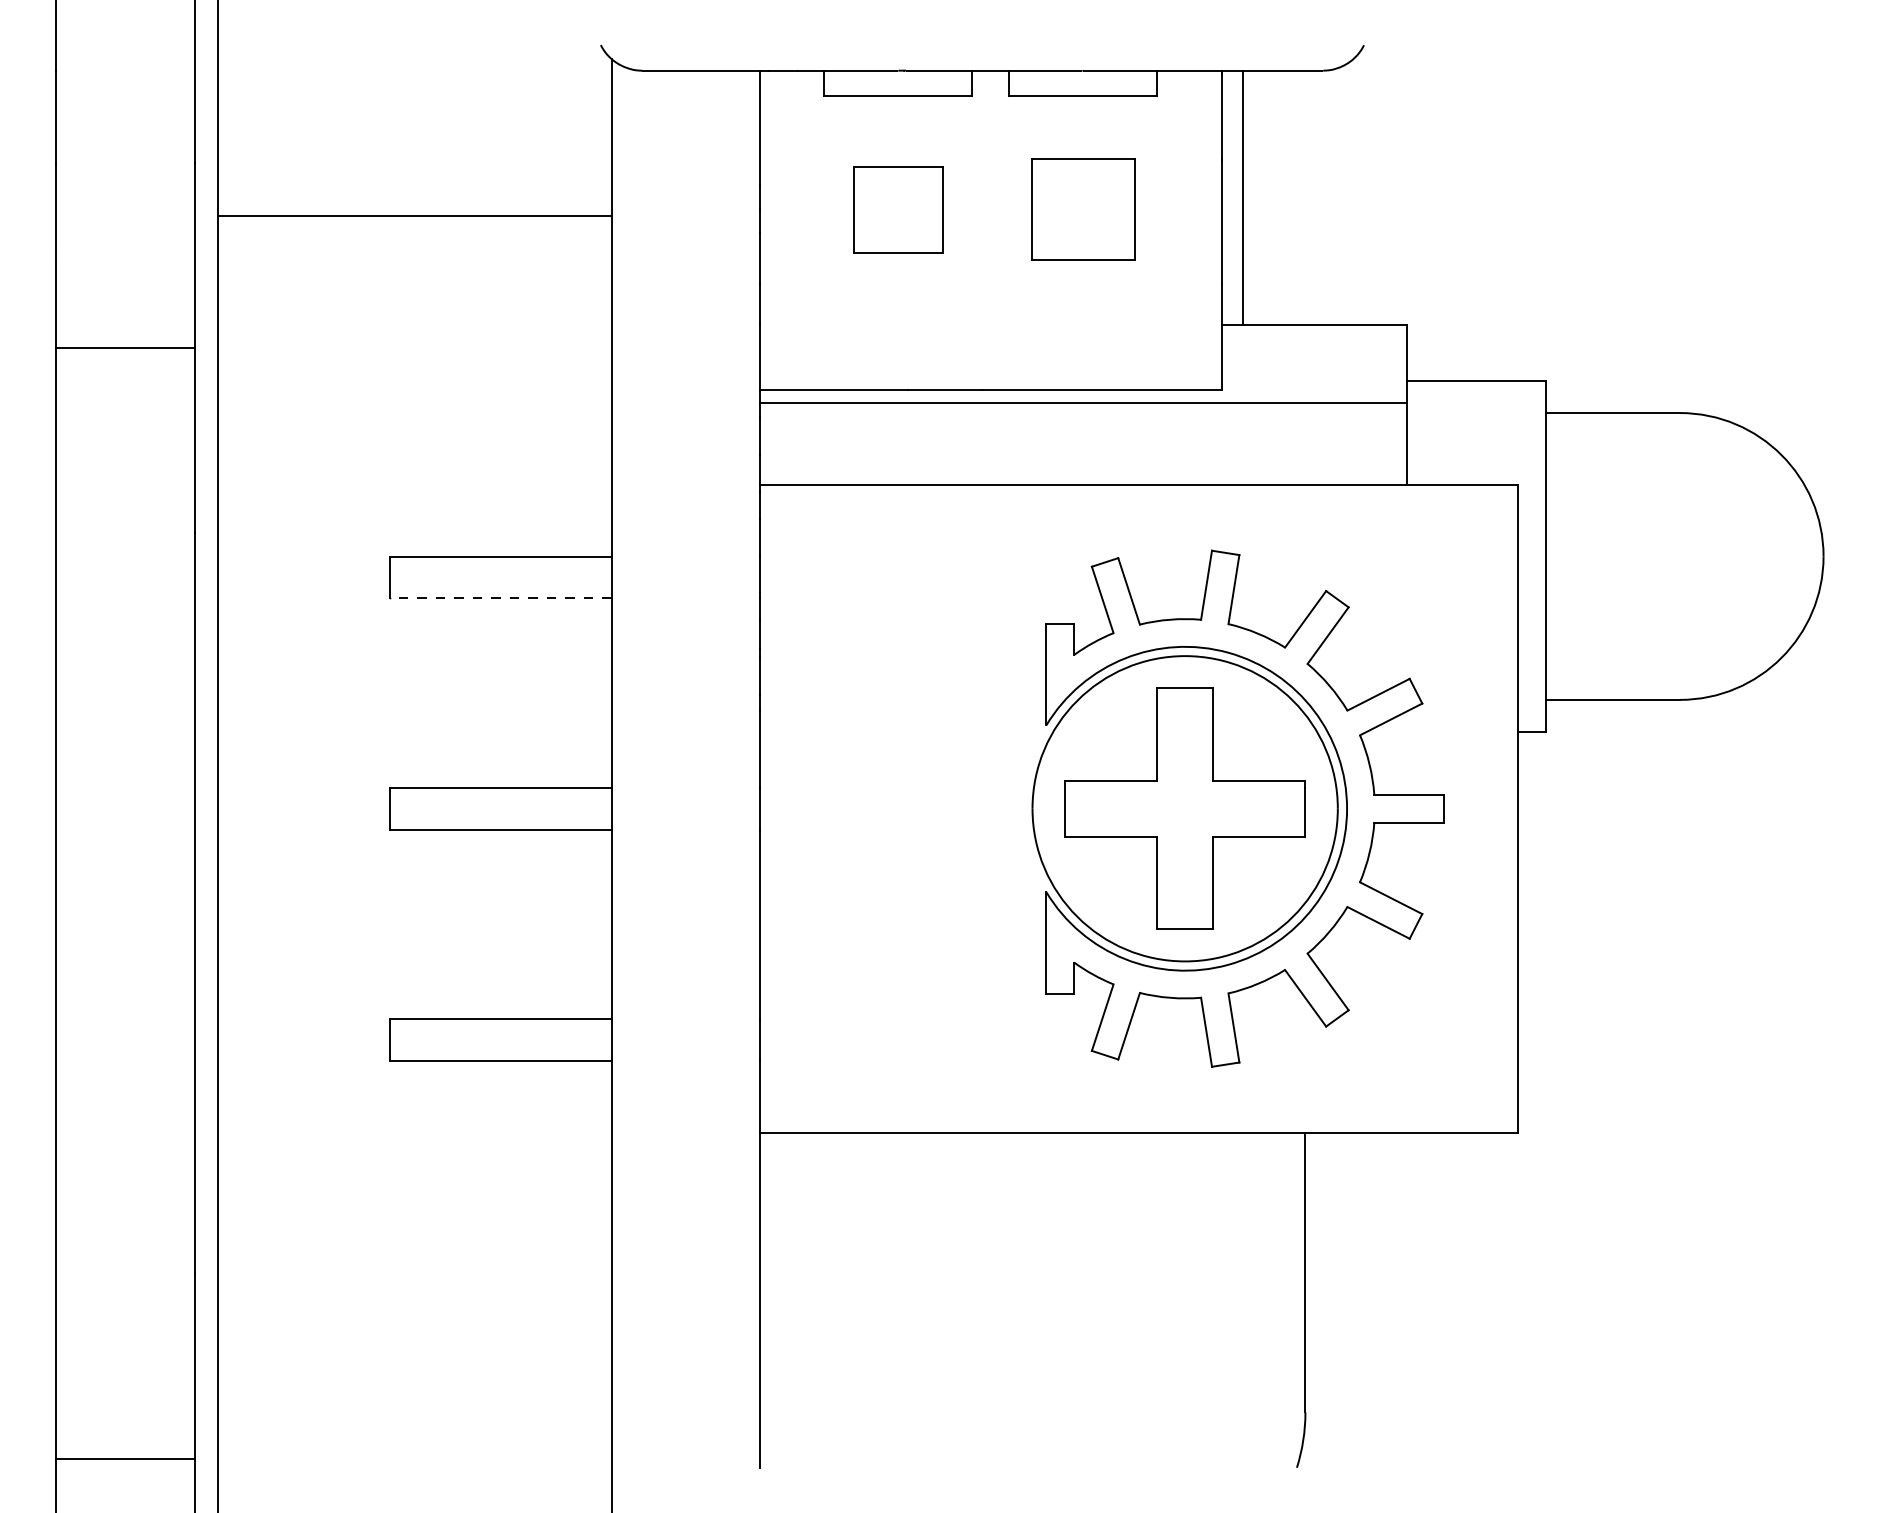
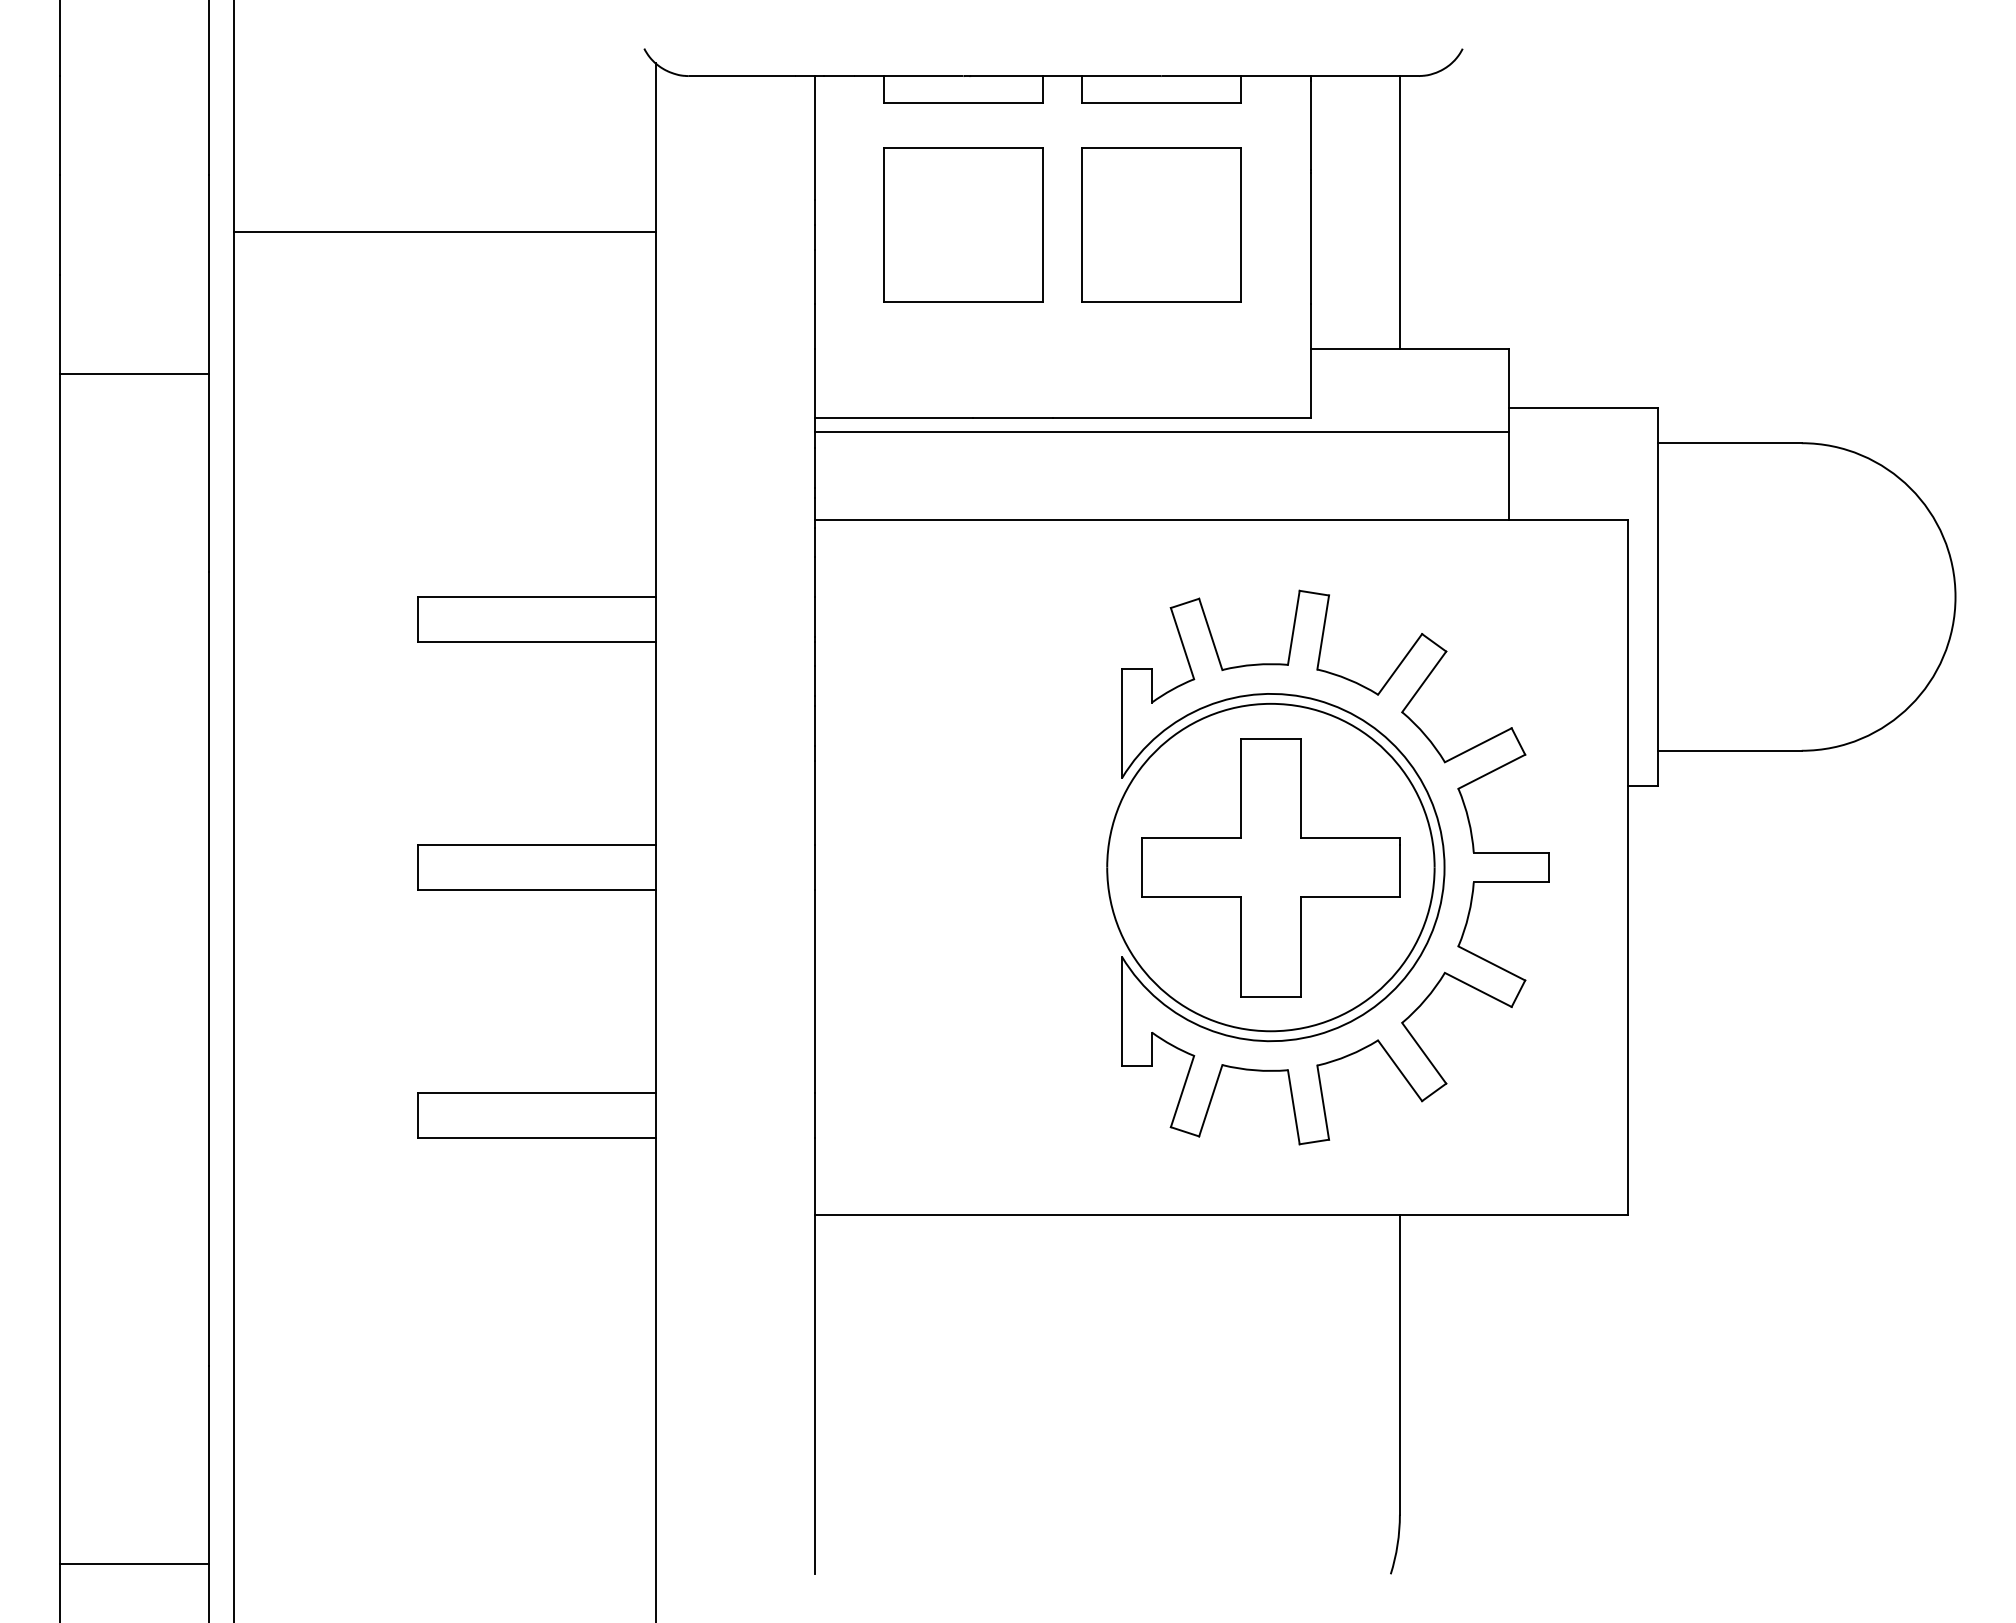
line: (1242, 197) -> (1399, 212), moved
part: (898, 209) -> (963, 224), size x1.67
part: (1083, 209) -> (1161, 224), size x1.43
line: (500, 597) -> (536, 641), dashed -> solid

